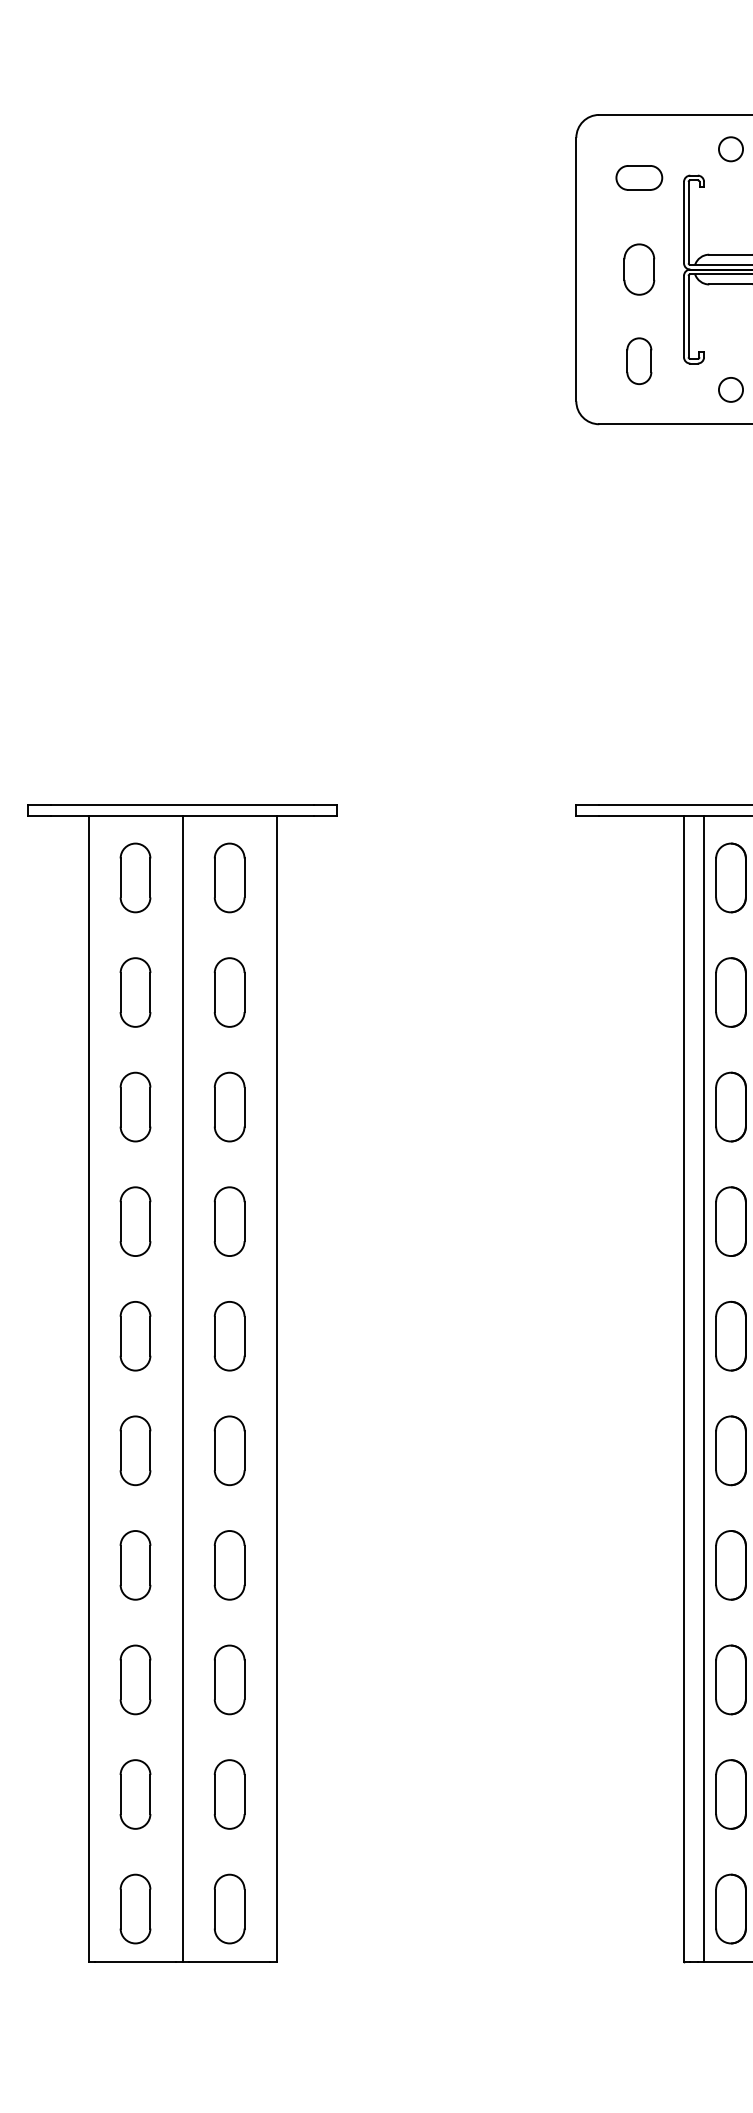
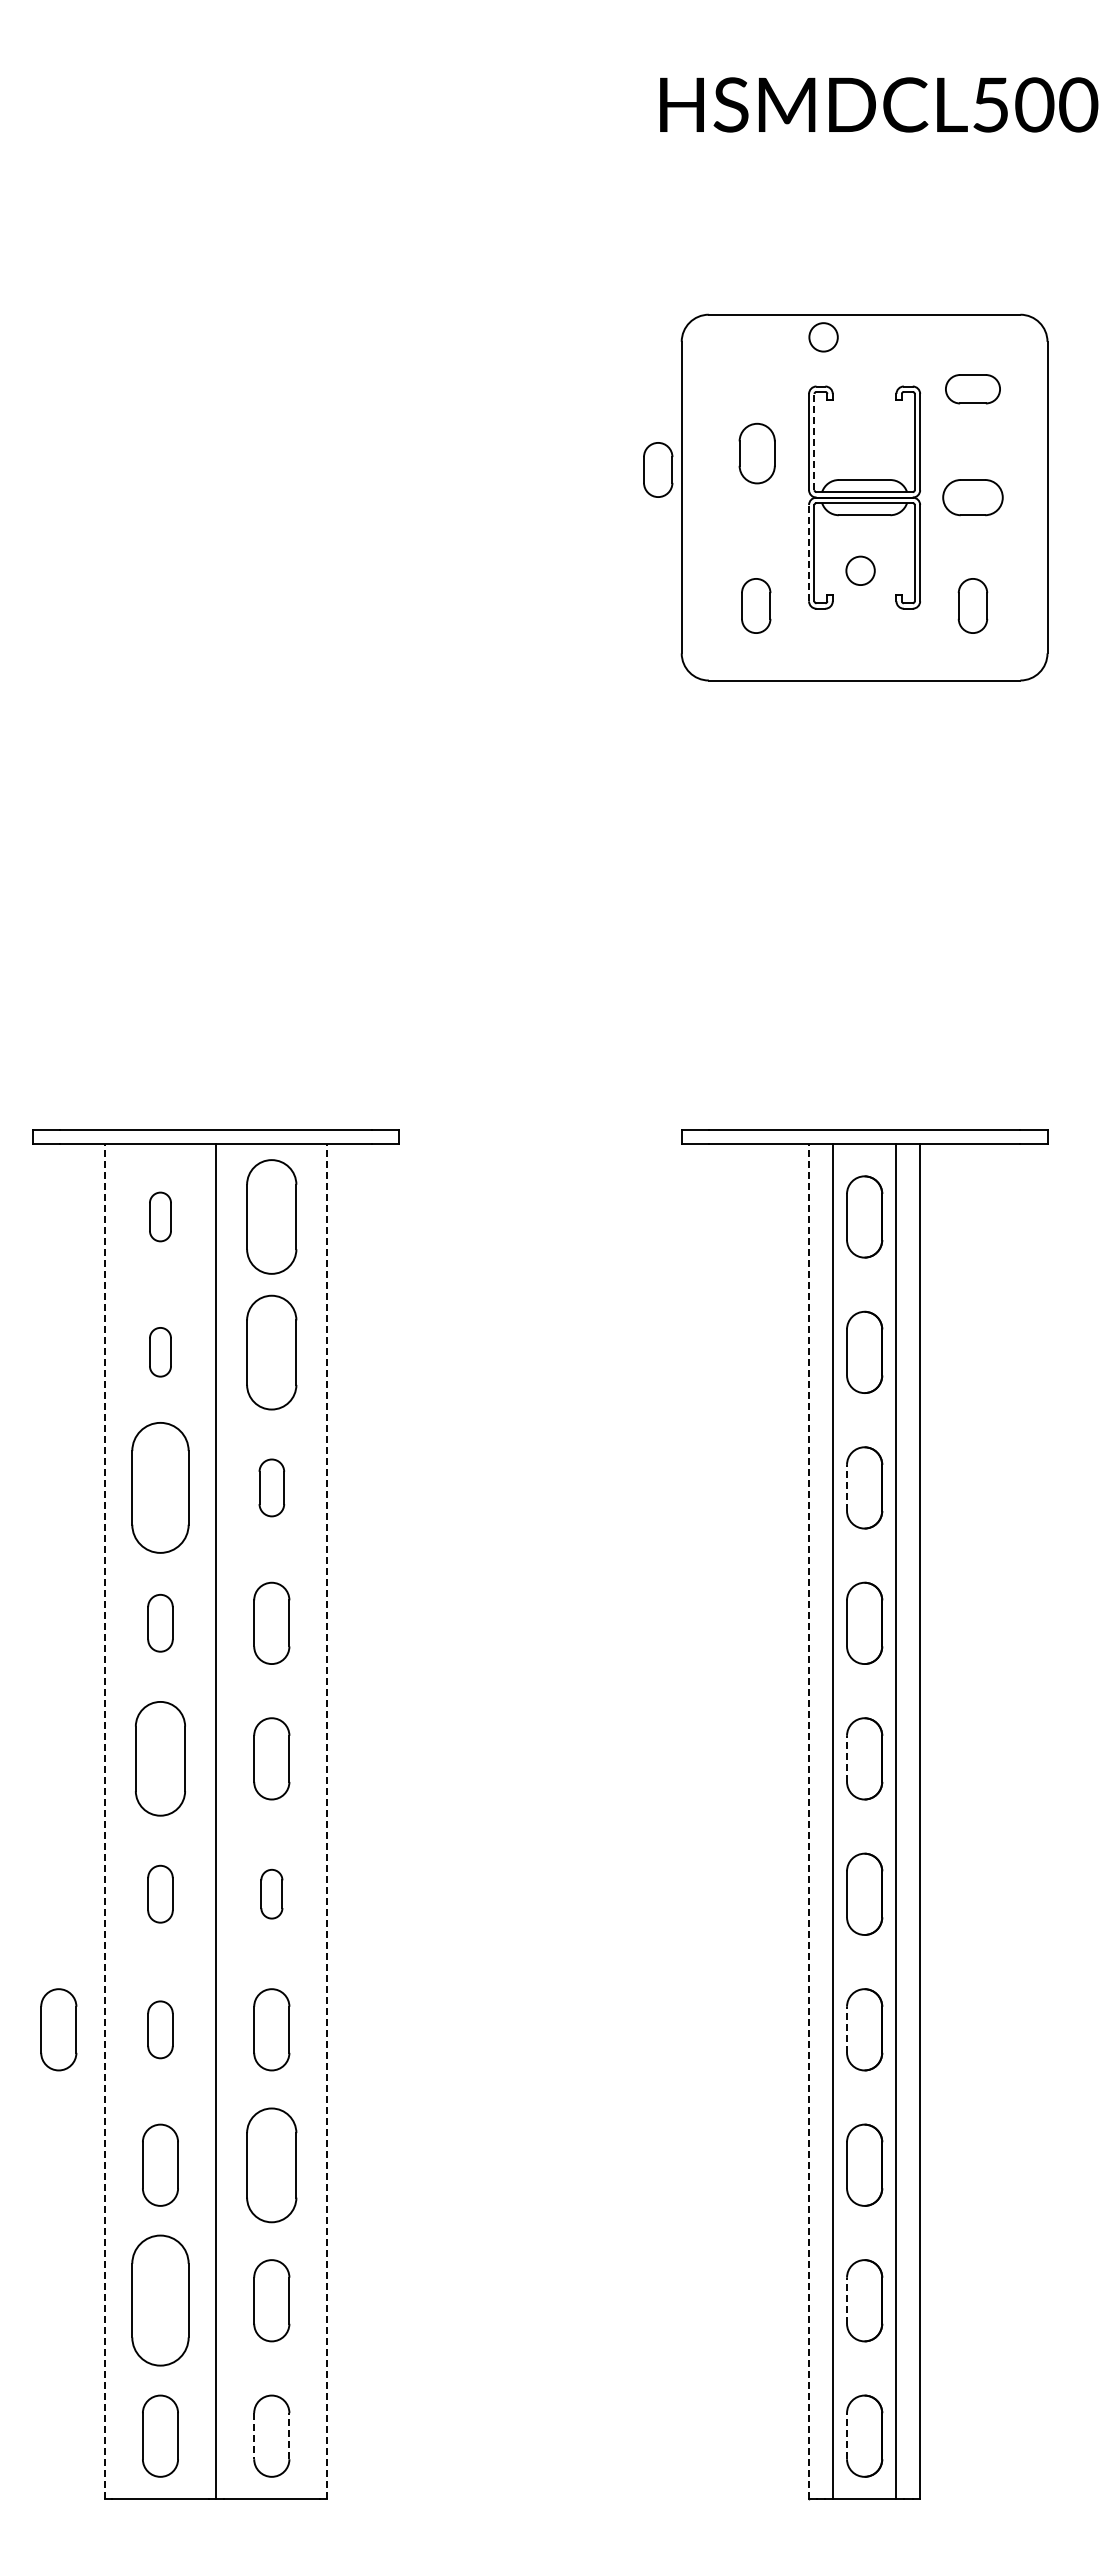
circle: (730, 149) -> (823, 337), moved
part: (639, 178) -> (756, 389), removed
line: (688, 222) -> (814, 441), solid -> dashed
part: (556, 245) -> (658, 469), added
part: (638, 269) -> (756, 453), moved
line: (684, 316) -> (809, 552), solid -> dashed
circle: (730, 389) -> (860, 570), moved
part: (135, 877) -> (160, 1216), size x0.6
part: (229, 877) -> (271, 1216), size x1.4
part: (135, 991) -> (160, 1351), size x0.6
part: (229, 991) -> (271, 1351), size x1.4
part: (135, 1106) -> (160, 1487), size x1.6
part: (229, 1106) -> (271, 1487), size x0.7
line: (716, 1106) -> (847, 1487), solid -> dashed
part: (135, 1220) -> (160, 1622), size x0.7
part: (135, 1335) -> (160, 1758), size x1.4
line: (716, 1335) -> (847, 1758), solid -> dashed
line: (89, 1388) -> (105, 1820), solid -> dashed
line: (276, 1388) -> (327, 1820), solid -> dashed
line: (684, 1388) -> (809, 1820), solid -> dashed
part: (135, 1450) -> (160, 1893), size x0.7
part: (229, 1450) -> (271, 1893), size x0.6
part: (49, 1565) -> (58, 2029), added
part: (135, 1565) -> (160, 2029), size x0.7
line: (716, 1565) -> (847, 2029), solid -> dashed
part: (229, 1679) -> (271, 2164), size x1.4
part: (135, 1794) -> (160, 2300), size x1.6
line: (716, 1794) -> (847, 2300), solid -> dashed
line: (244, 1908) -> (289, 2435), solid -> dashed
line: (716, 1908) -> (847, 2435), solid -> dashed
line: (215, 1909) -> (254, 2436), solid -> dashed

